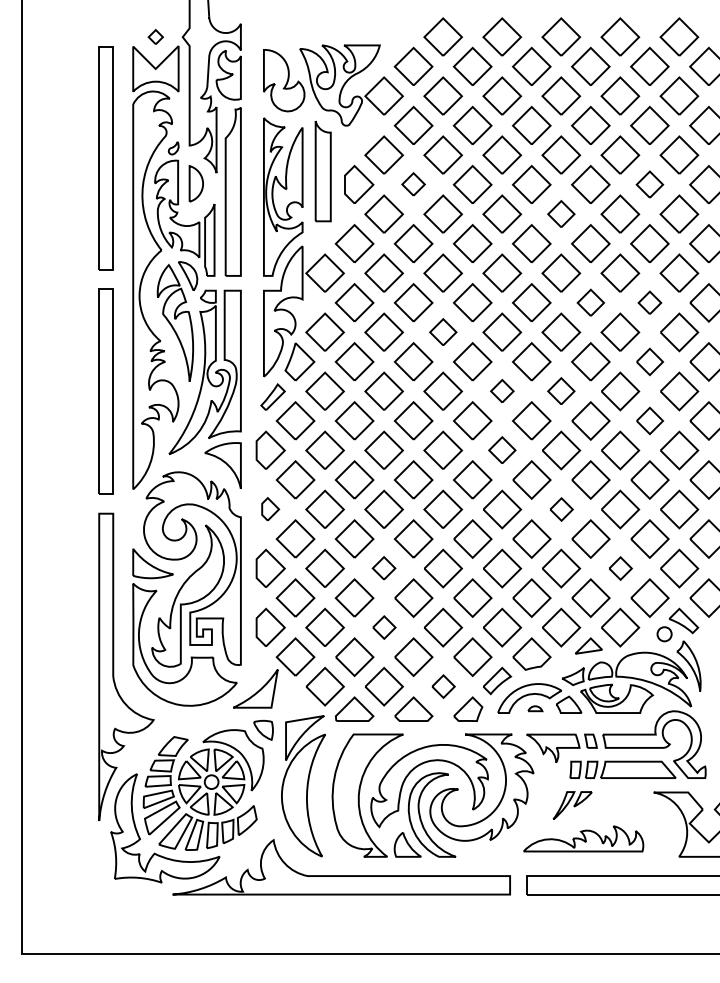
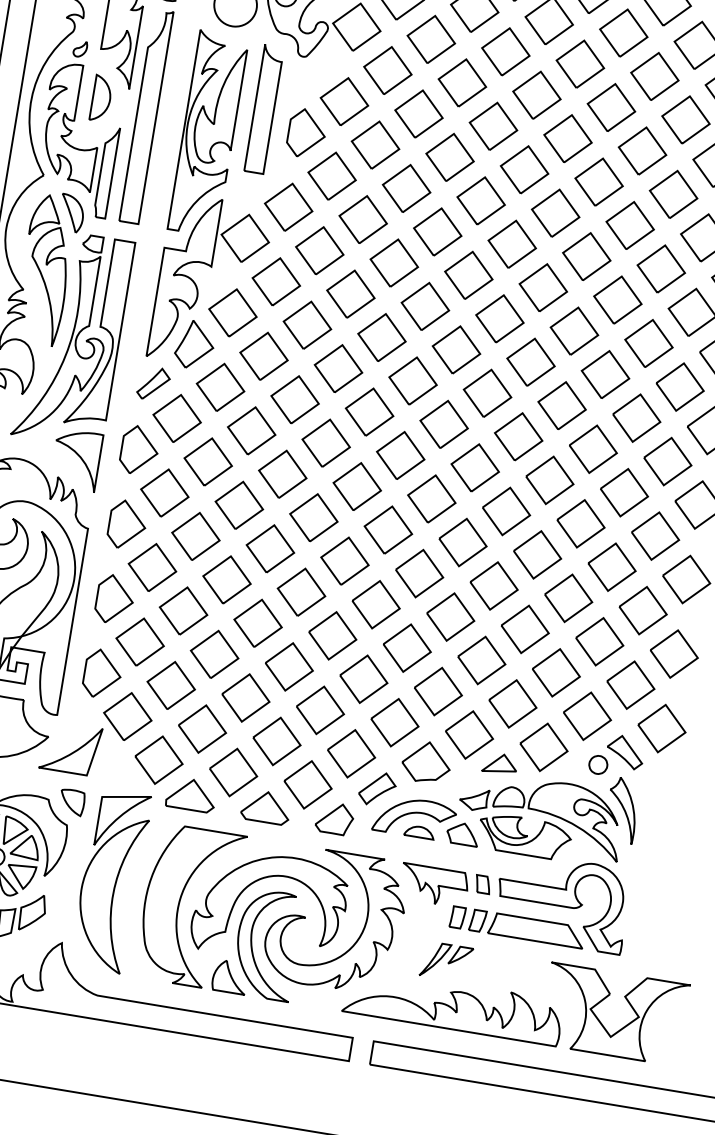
part: (413, 183) -> (375, 143), size x1.67
part: (649, 184) -> (673, 194), size x1.43
part: (561, 213) -> (556, 212), size x1.43
part: (590, 302) -> (574, 330), size x1.43
part: (649, 302) -> (648, 343), size x1.67
part: (443, 331) -> (382, 336), size x1.43
part: (649, 361) -> (636, 417), size x1.43
part: (502, 390) -> (444, 423), size x1.67
part: (561, 390) -> (519, 435), size x1.43
part: (649, 420) -> (623, 492), size x1.43
part: (502, 449) -> (432, 497), size x1.43
part: (270, 508) -> (127, 523), size x1.67
part: (561, 509) -> (494, 585), size x1.67
part: (383, 567) -> (257, 621), size x1.67
part: (620, 568) -> (556, 672), size x1.67
part: (384, 627) -> (246, 697), size x1.67
part: (443, 686) -> (308, 784), size x1.67
part: (535, 708) -> (419, 831), size x1.67
part: (583, 838) -> (453, 1005), size x1.43

